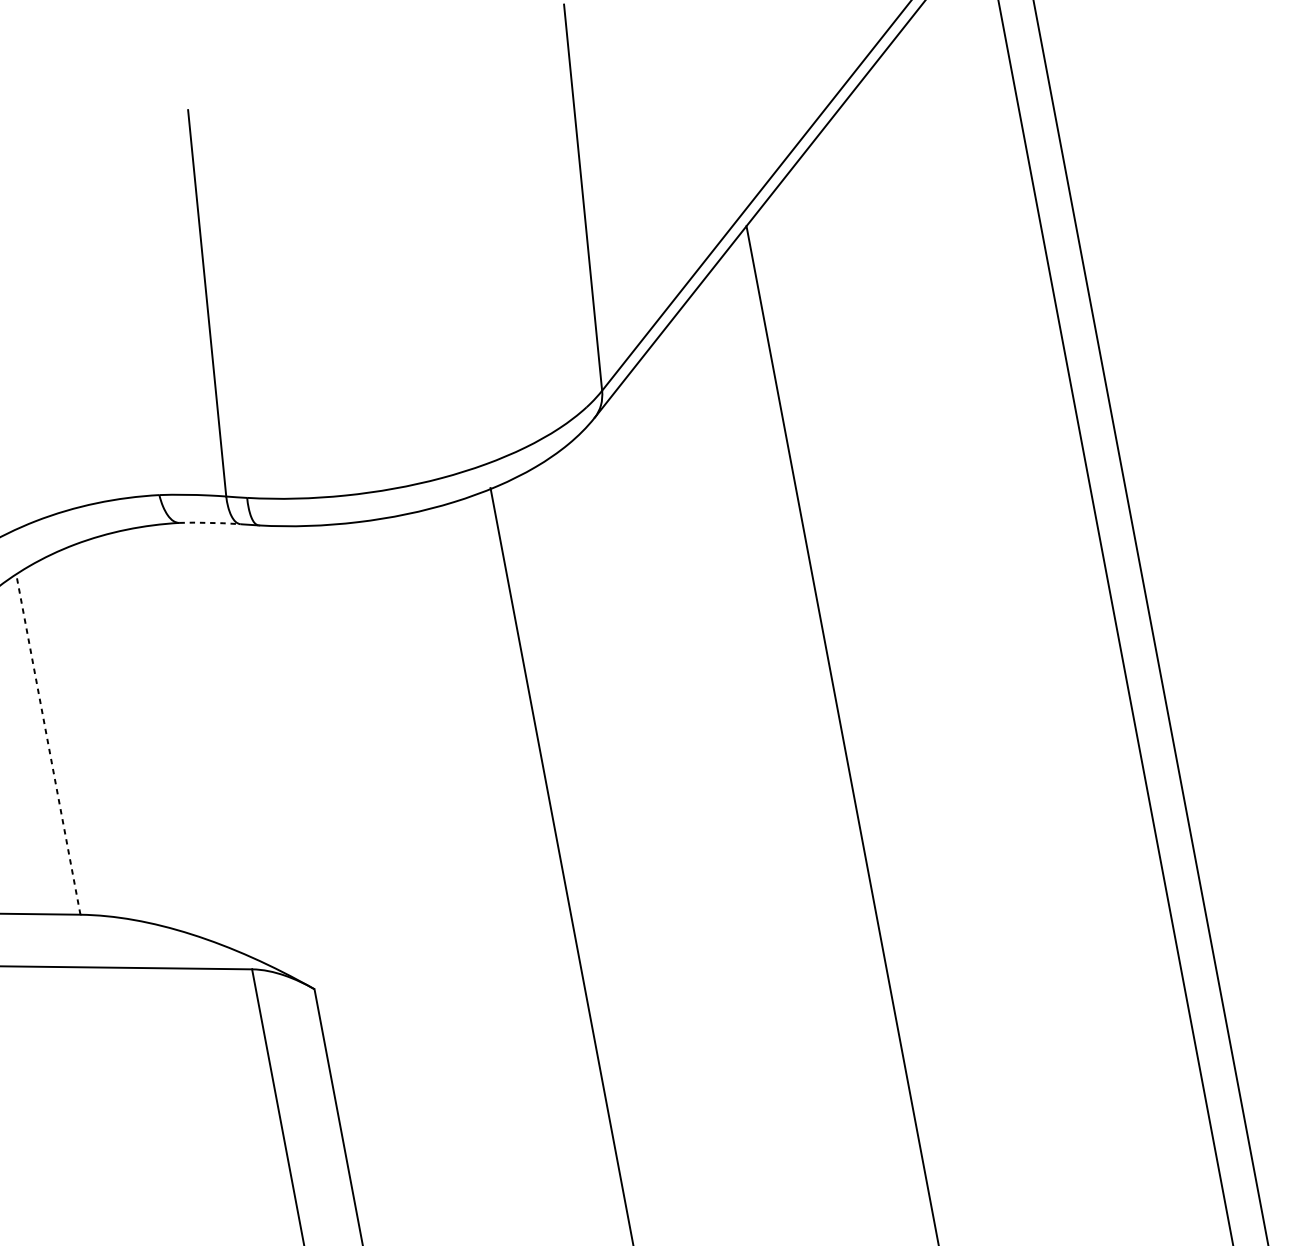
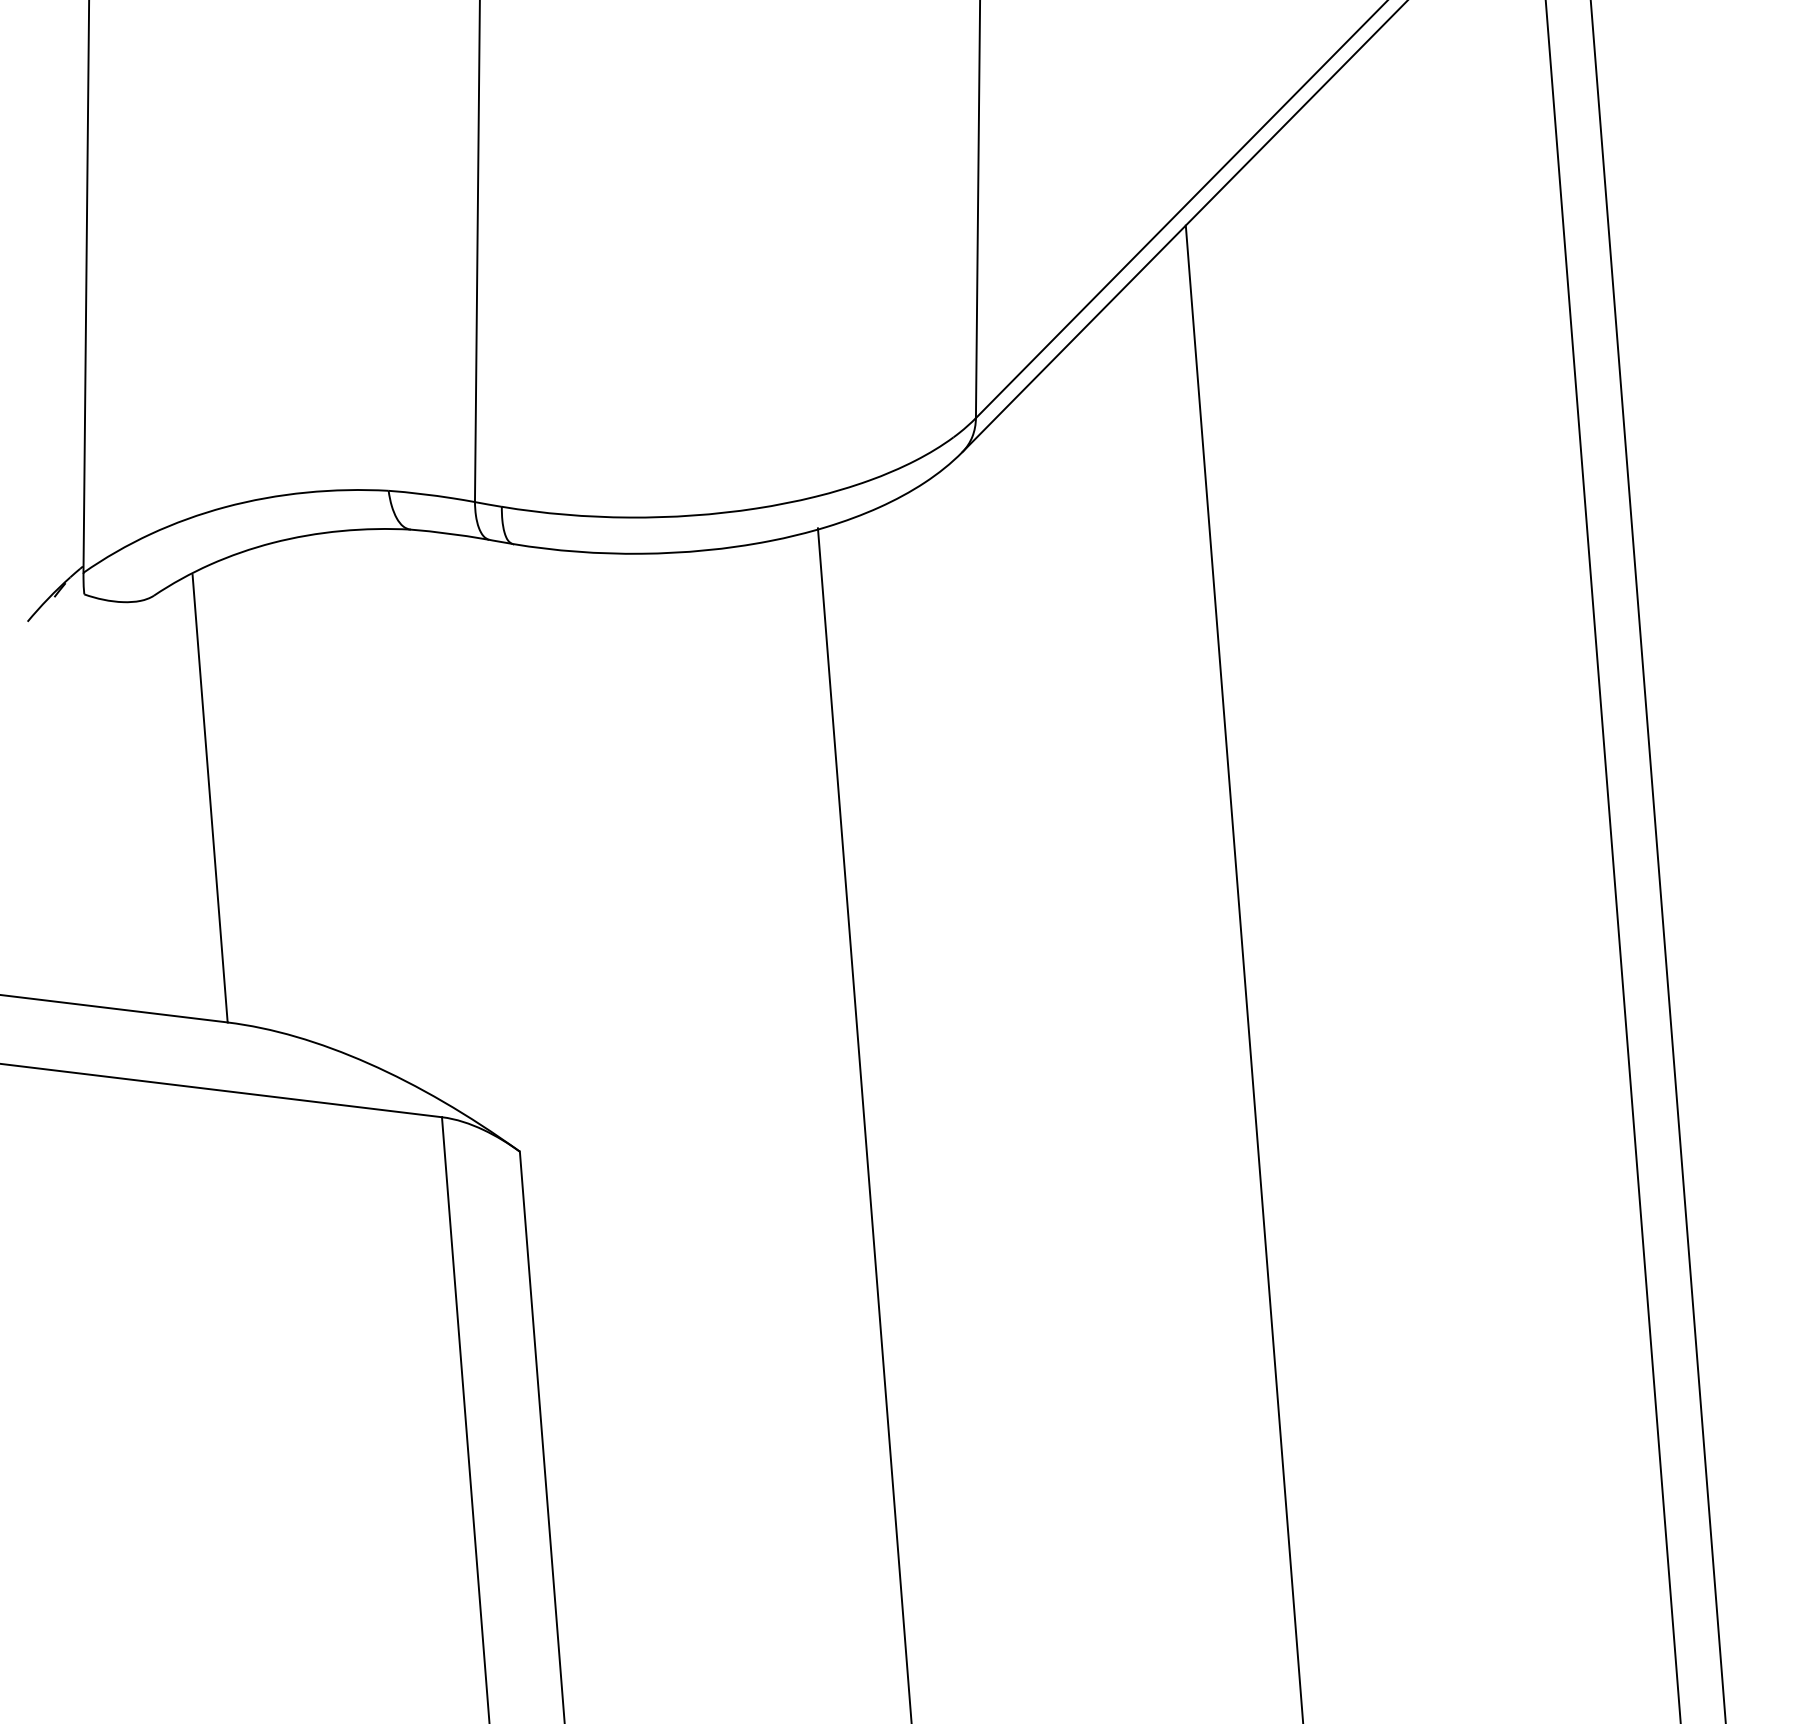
line: (211, 523) -> (451, 534), dashed -> solid
line: (48, 745) -> (210, 798), dashed -> solid

